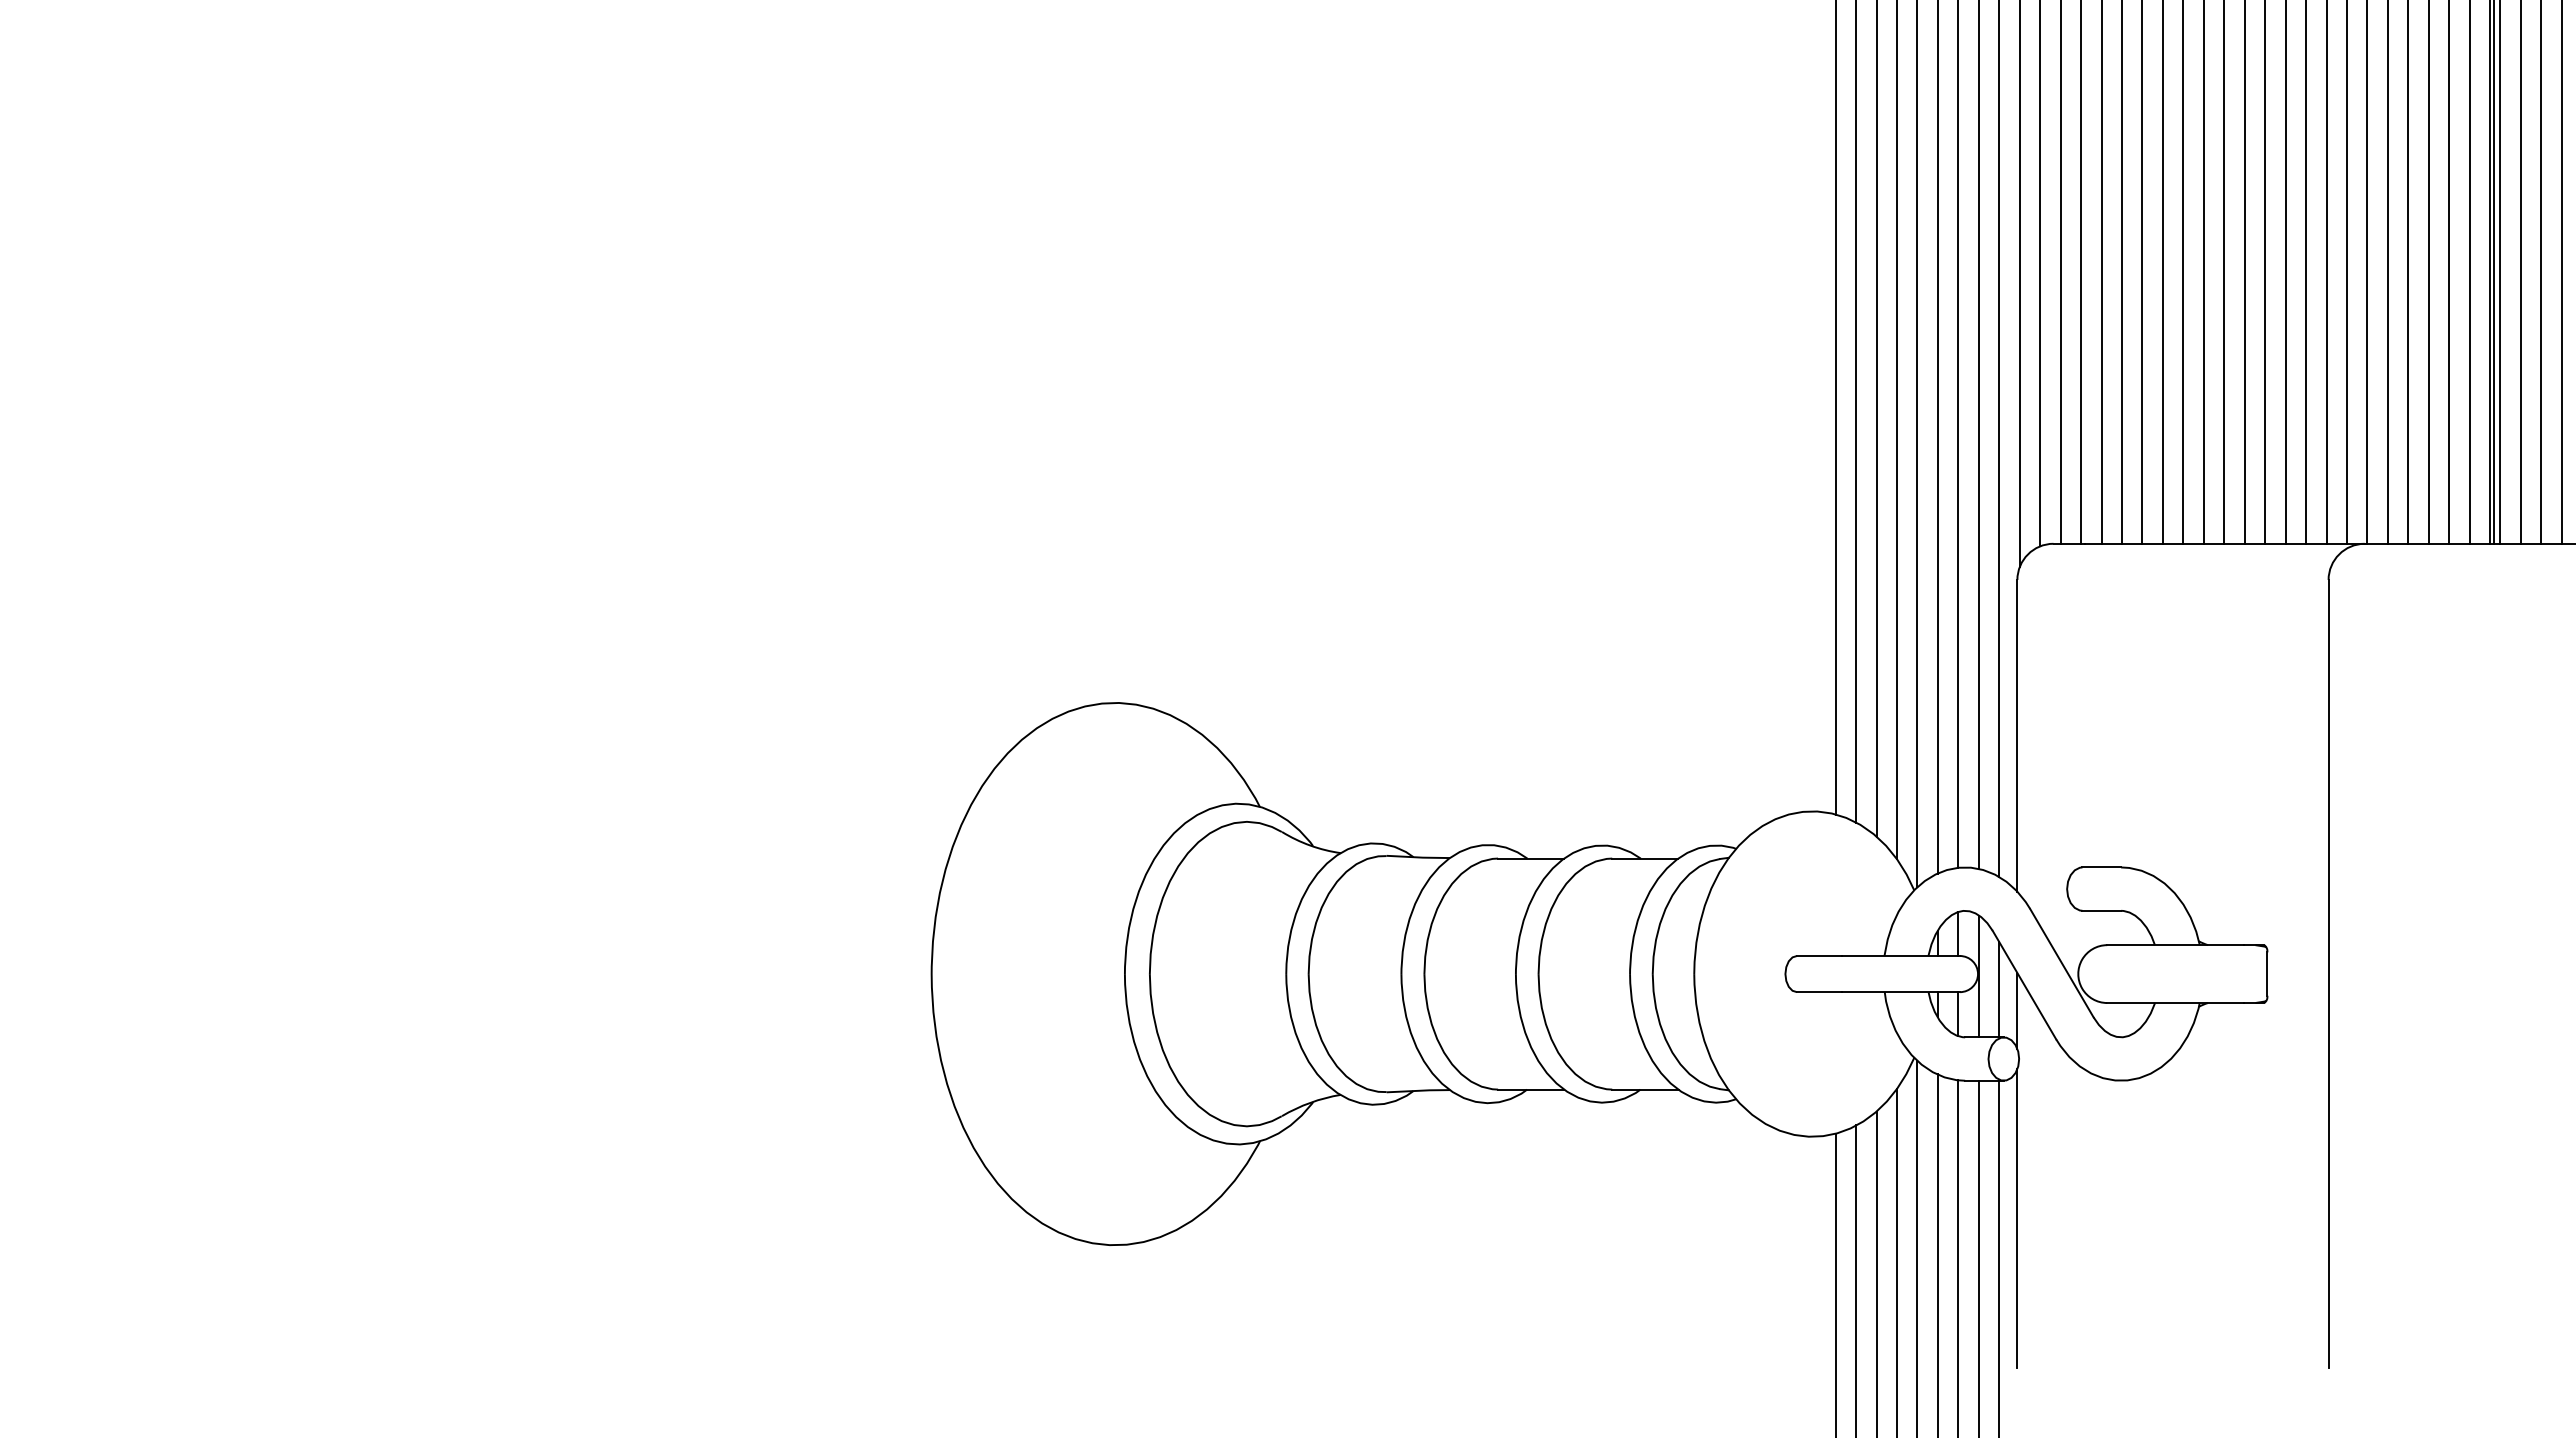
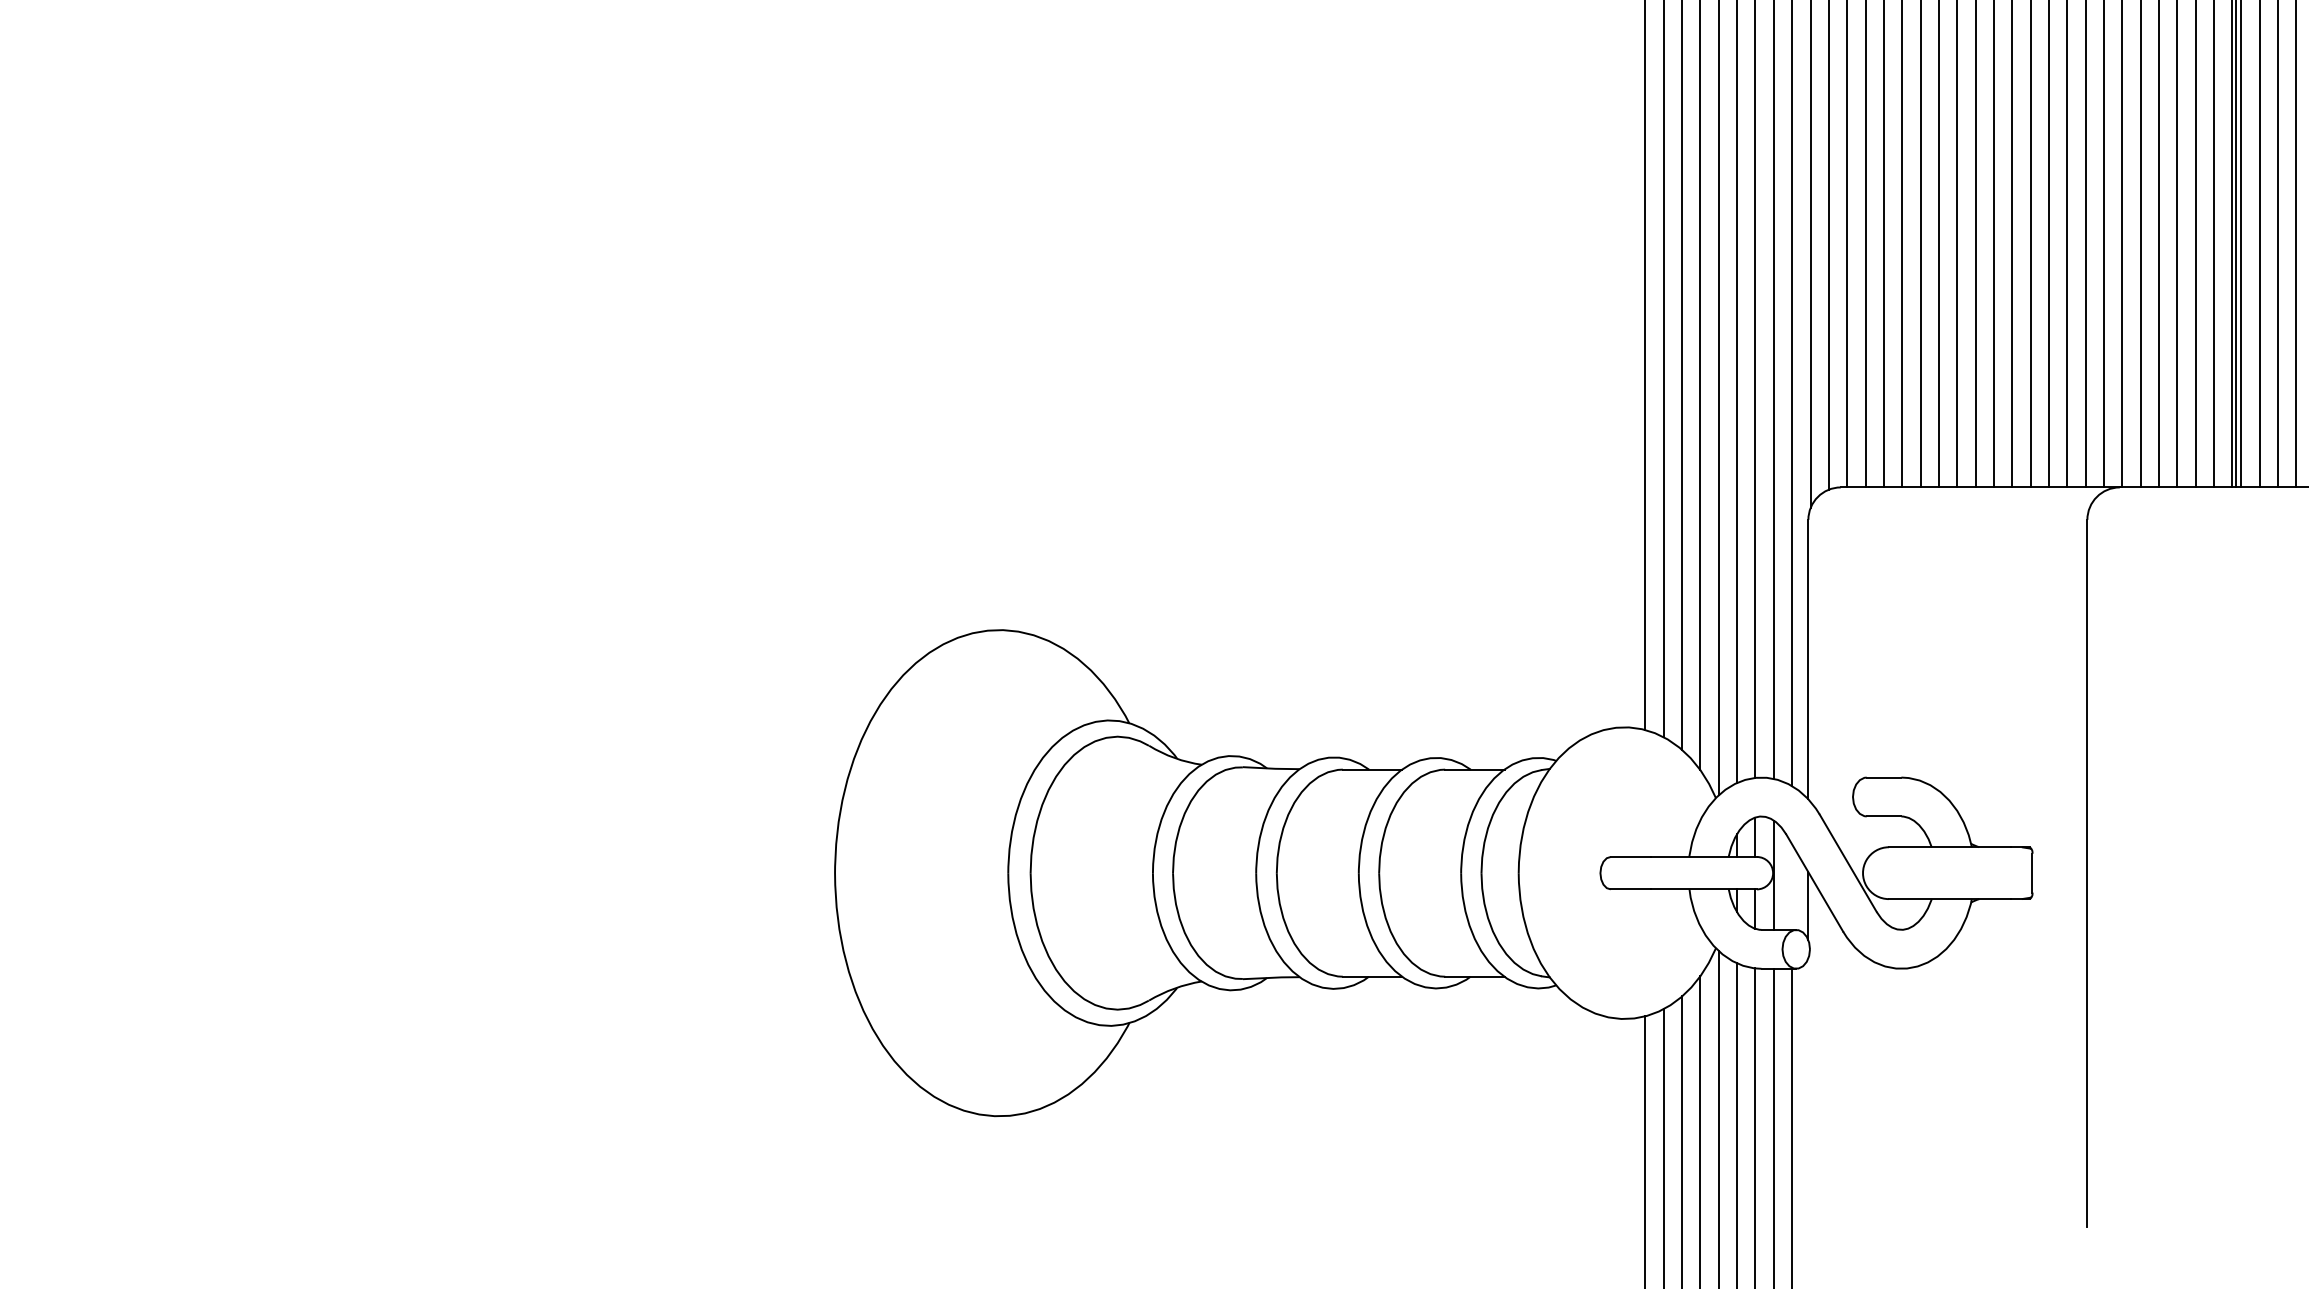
line: (1999, 989) -> (1792, 887), removed
line: (2017, 1218) -> (1808, 1092), removed

